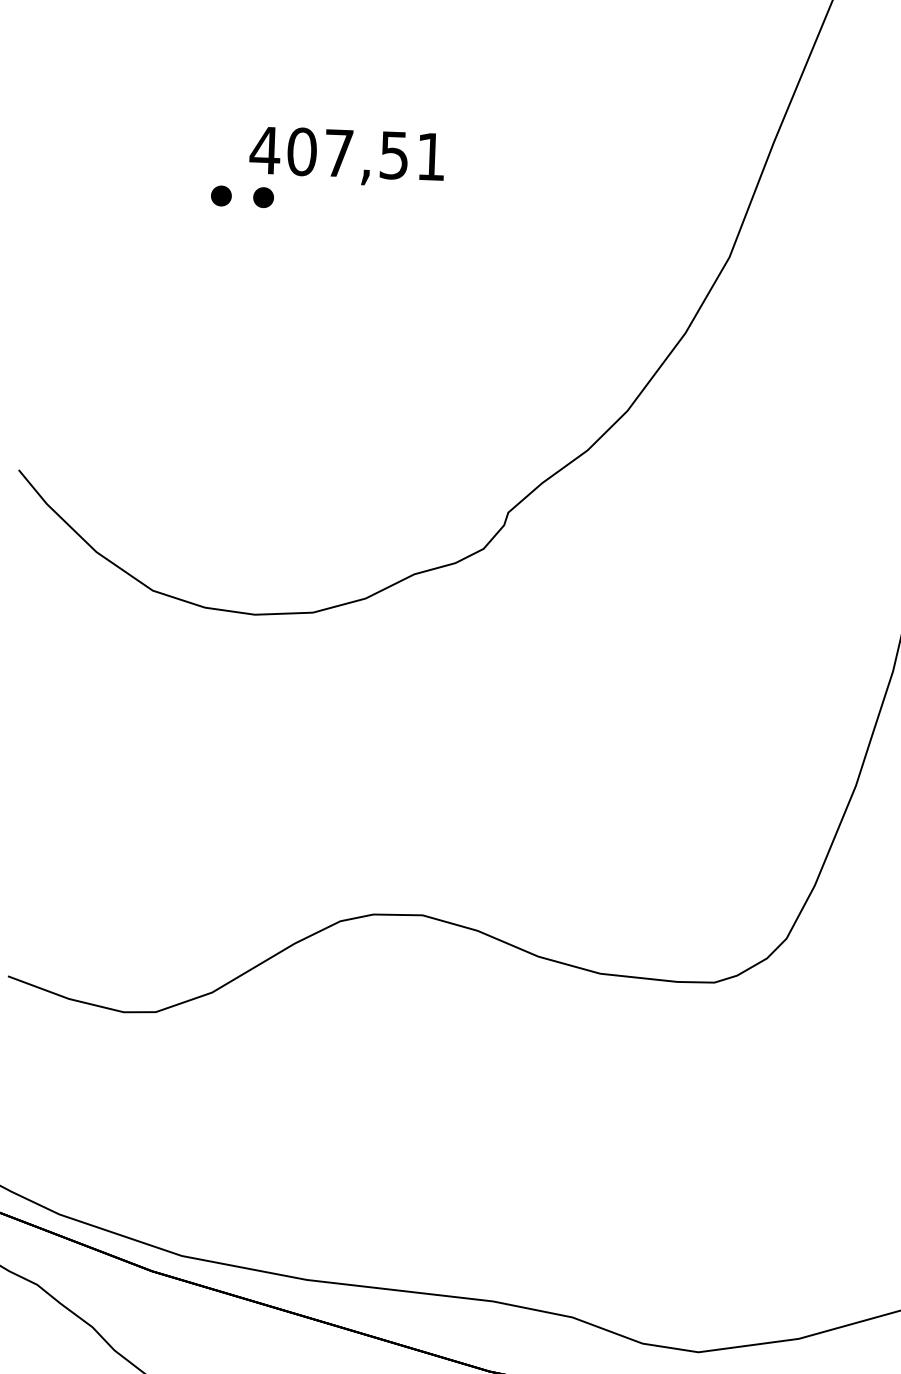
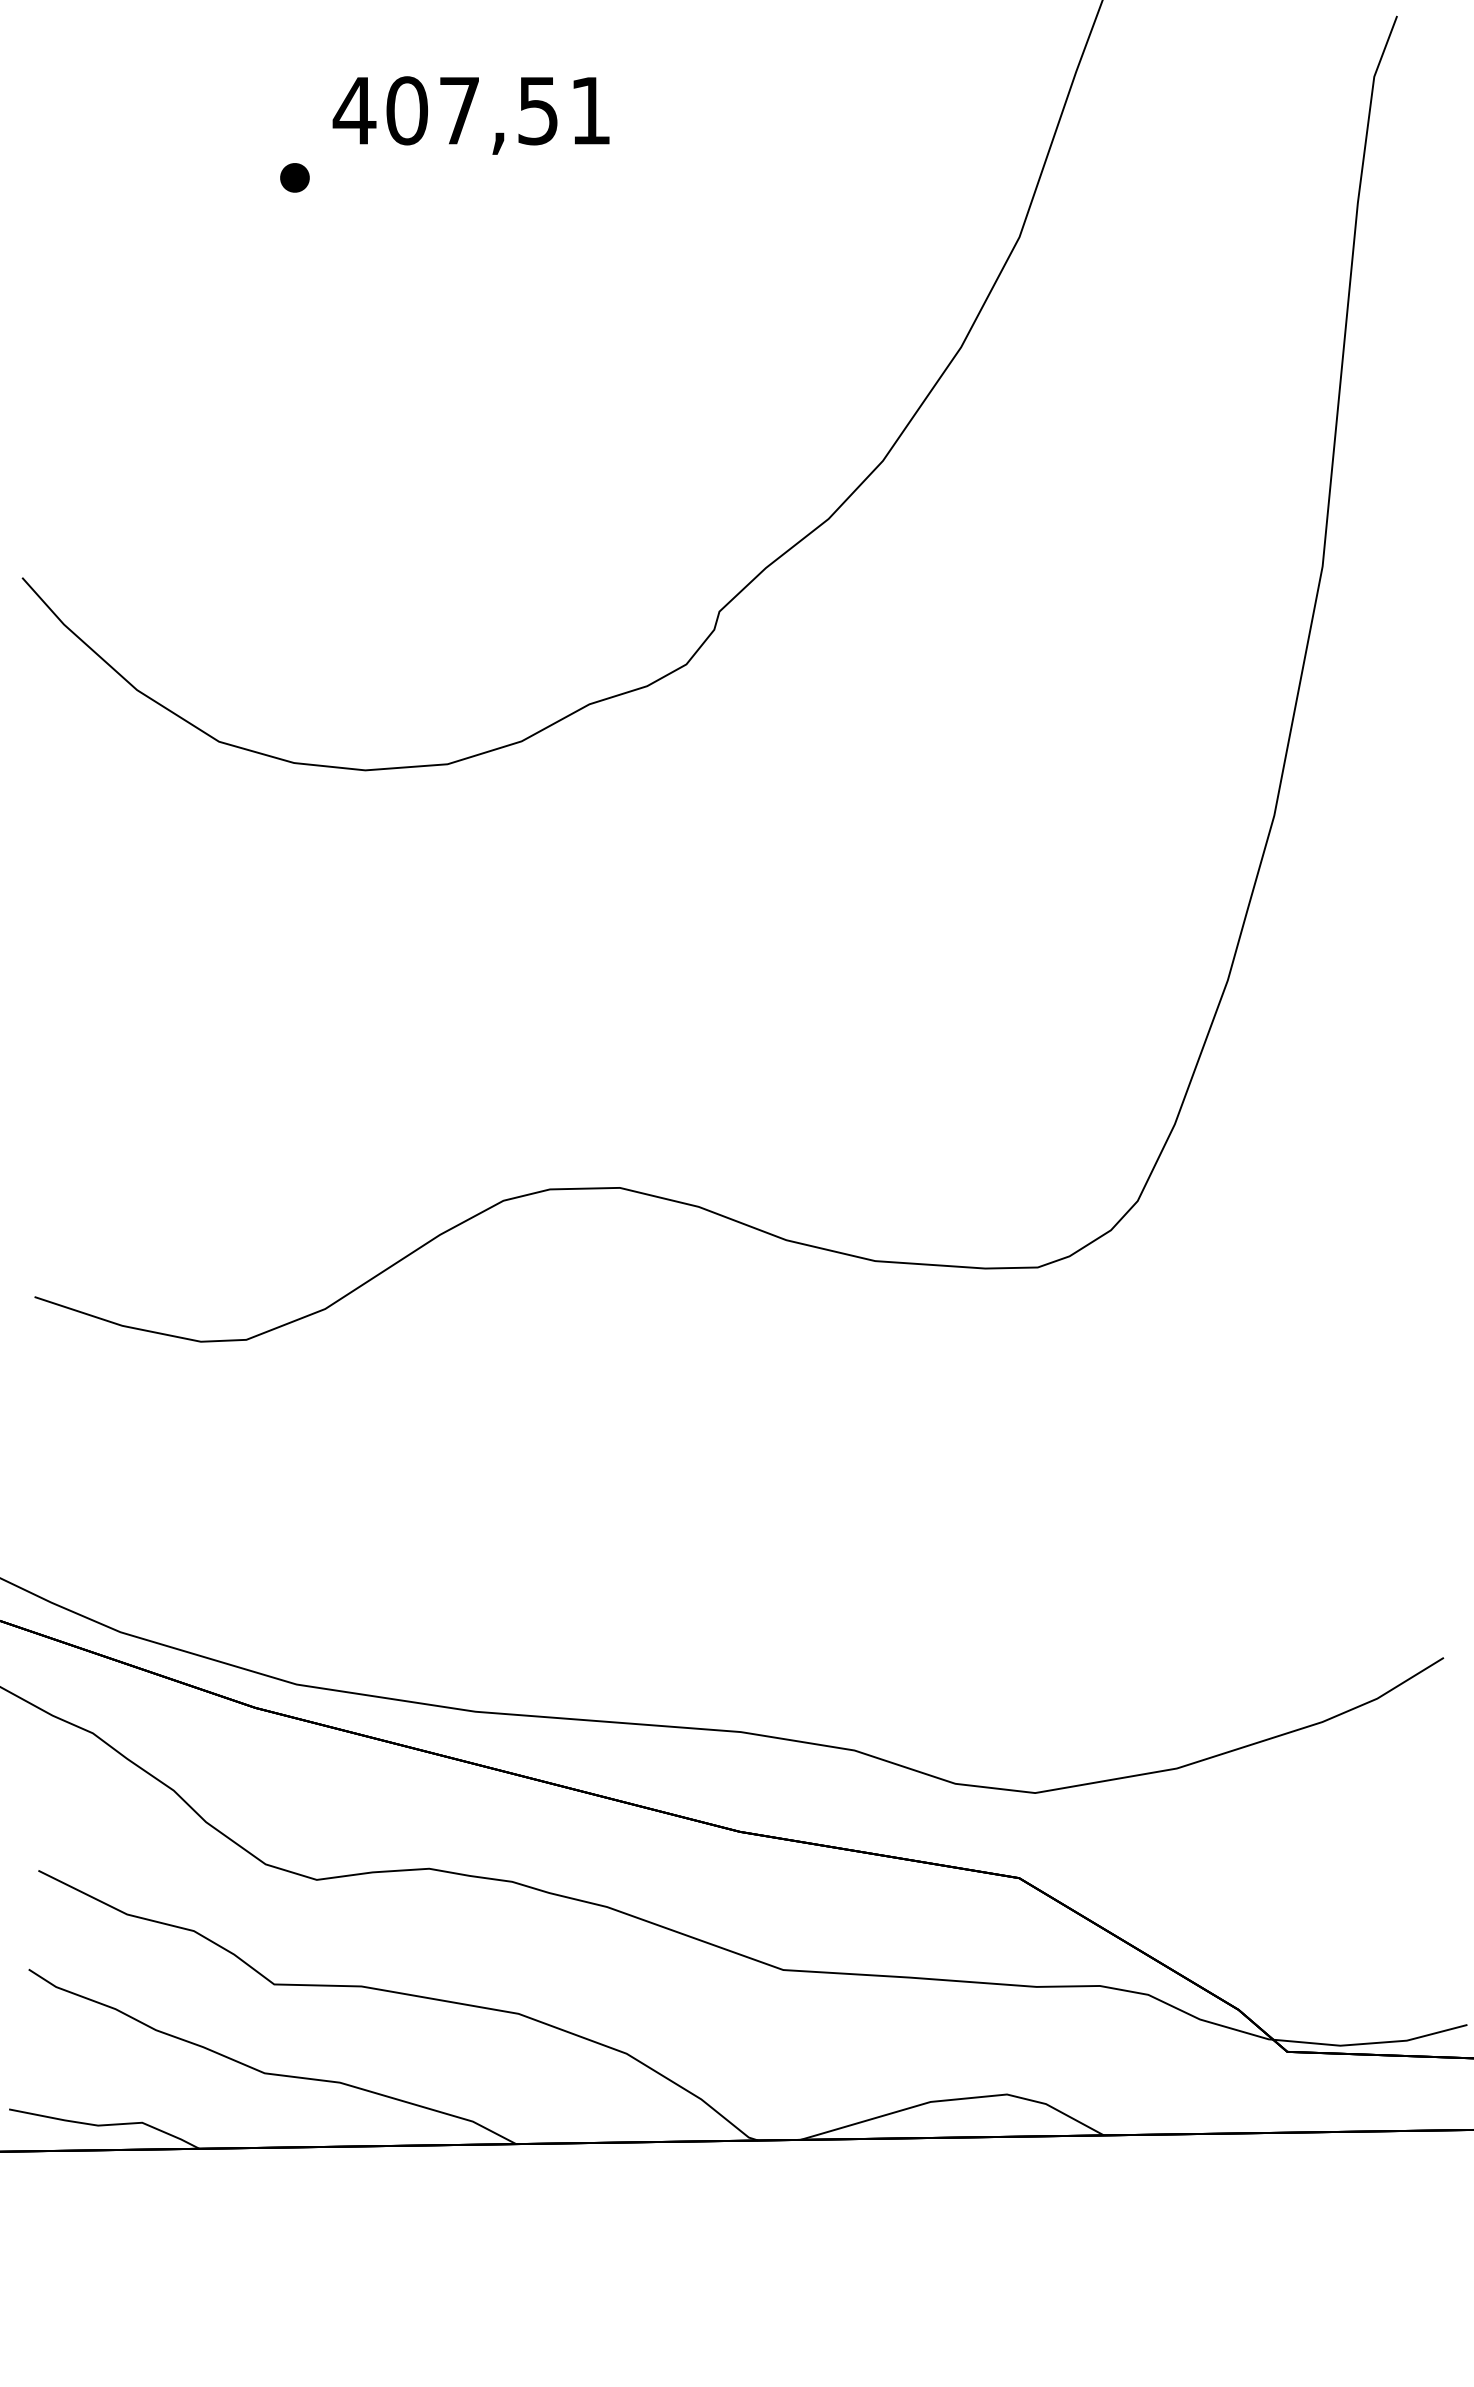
part: (263, 197) -> (354, 177), removed

